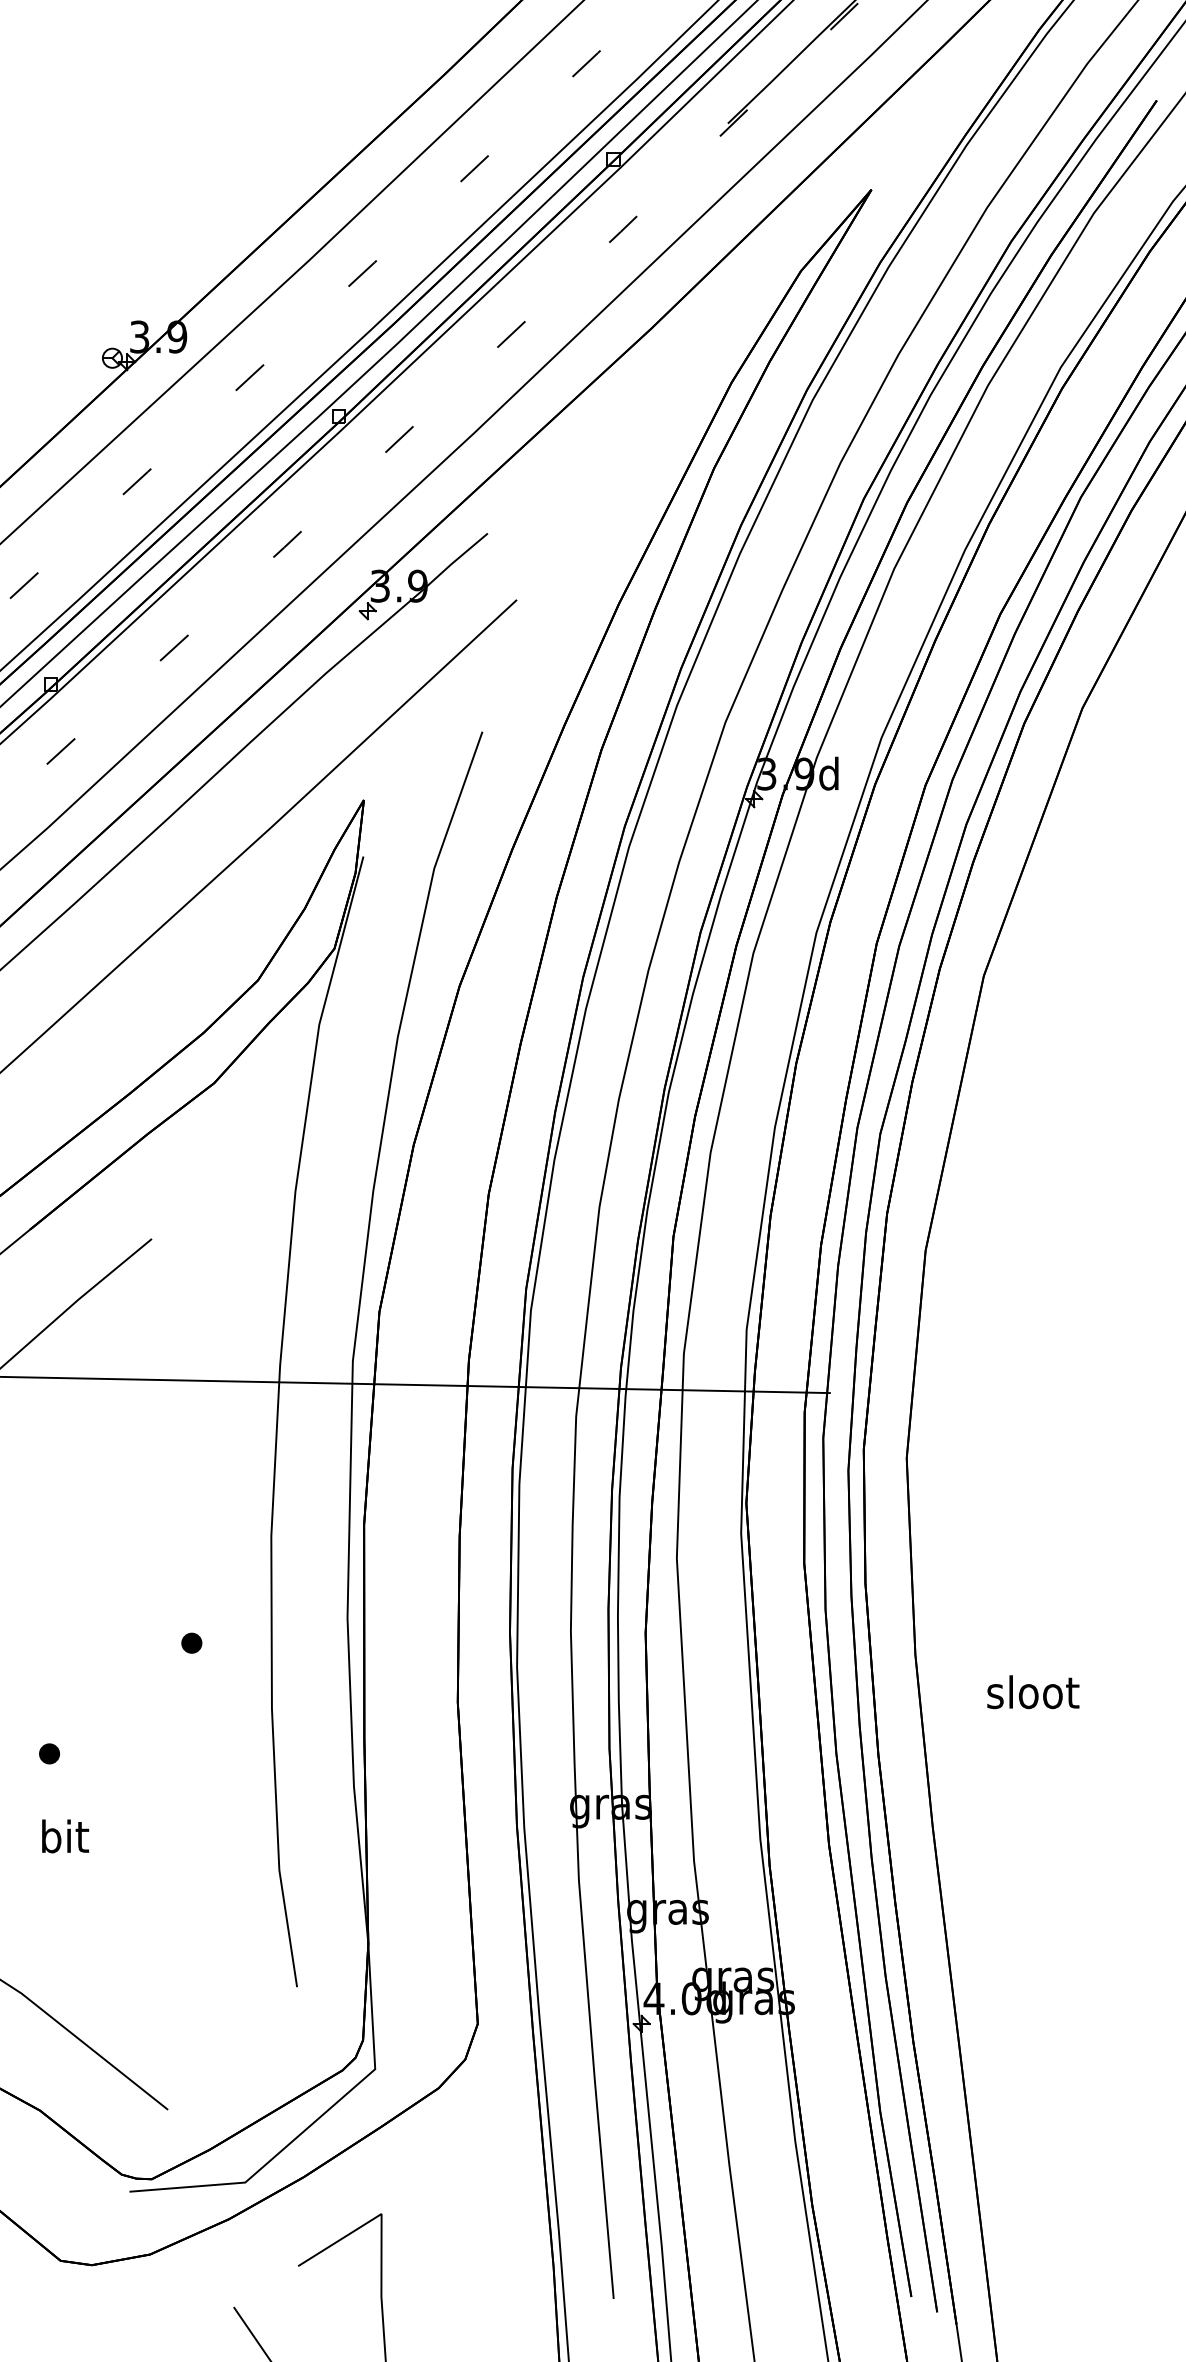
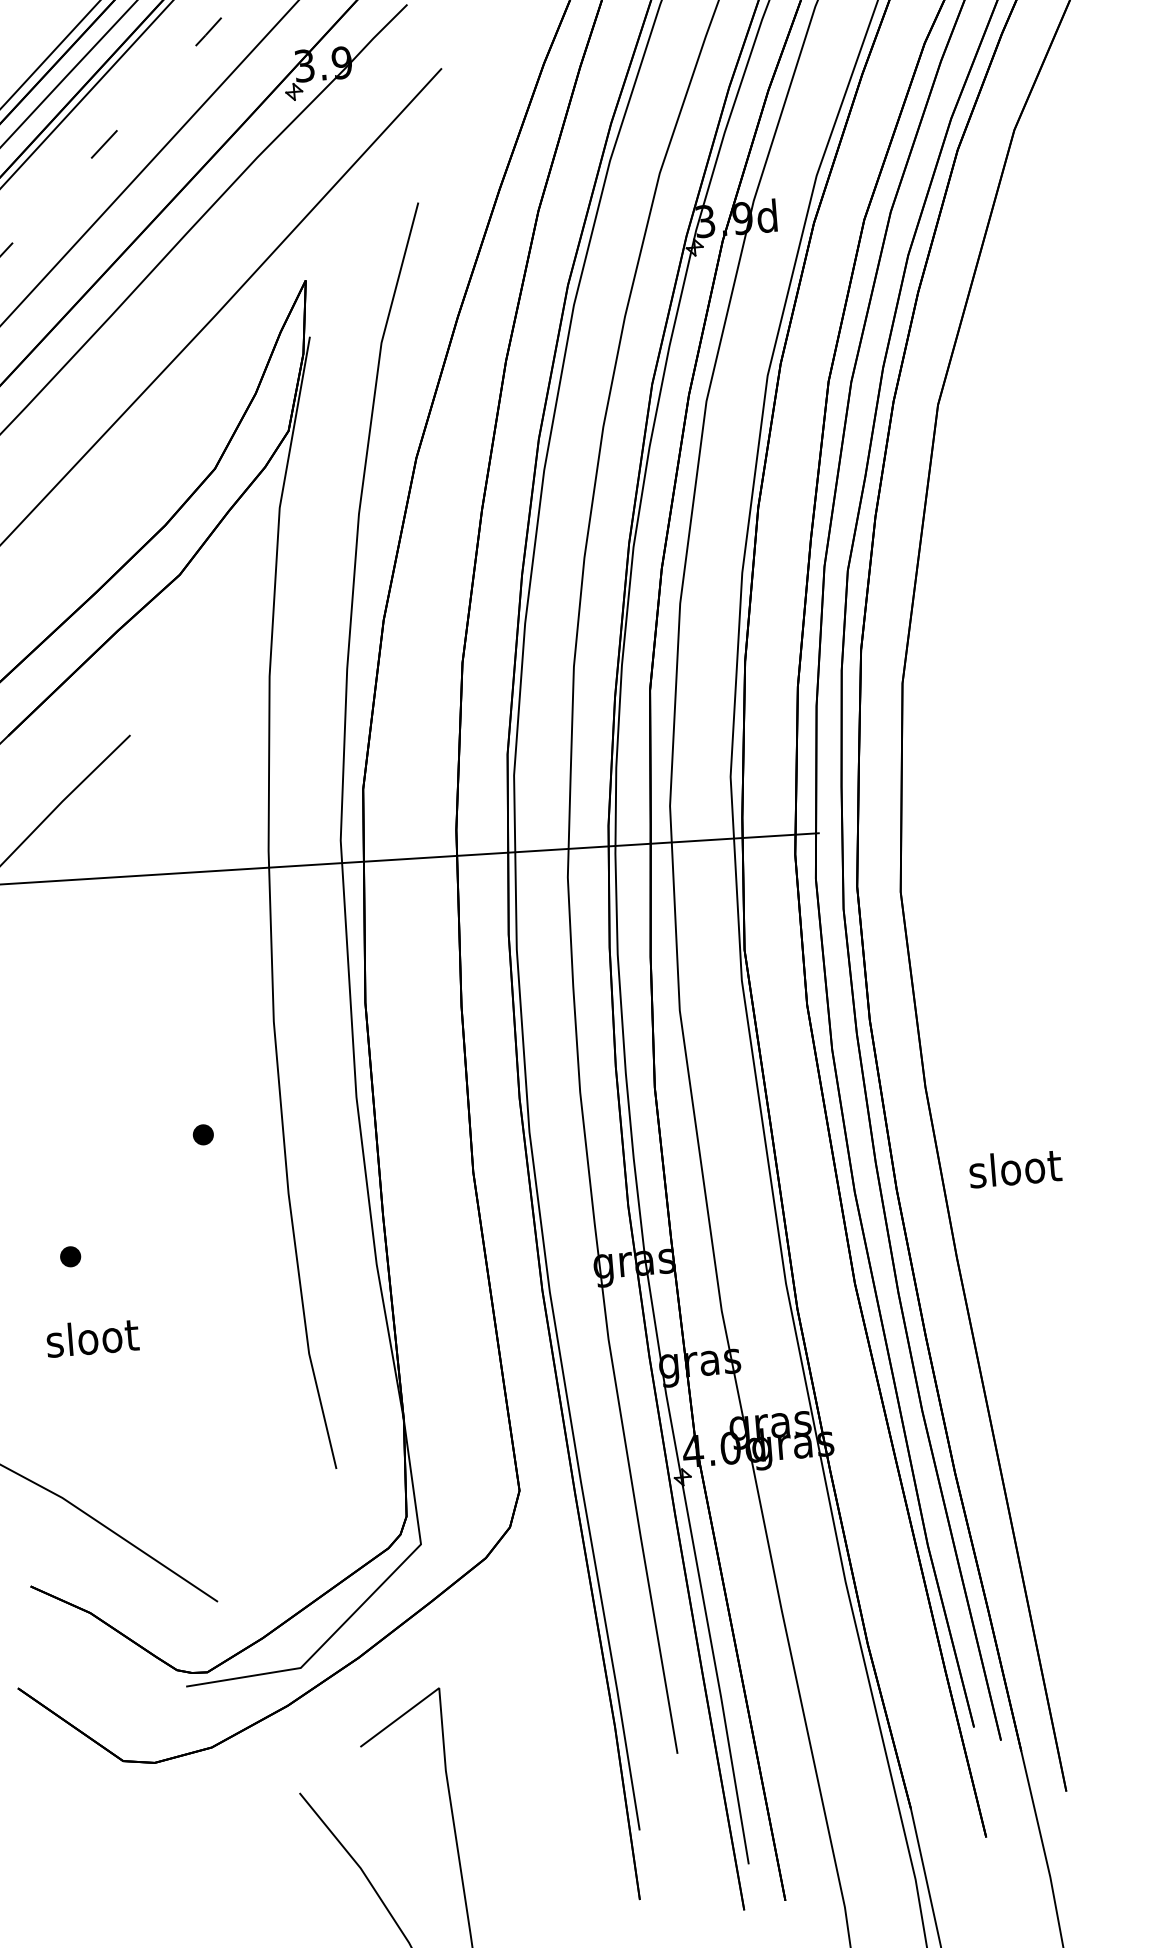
text: (1033, 1692) -> (1015, 1168), moved
text: (64, 1836) -> (92, 1337), bit -> sloot

